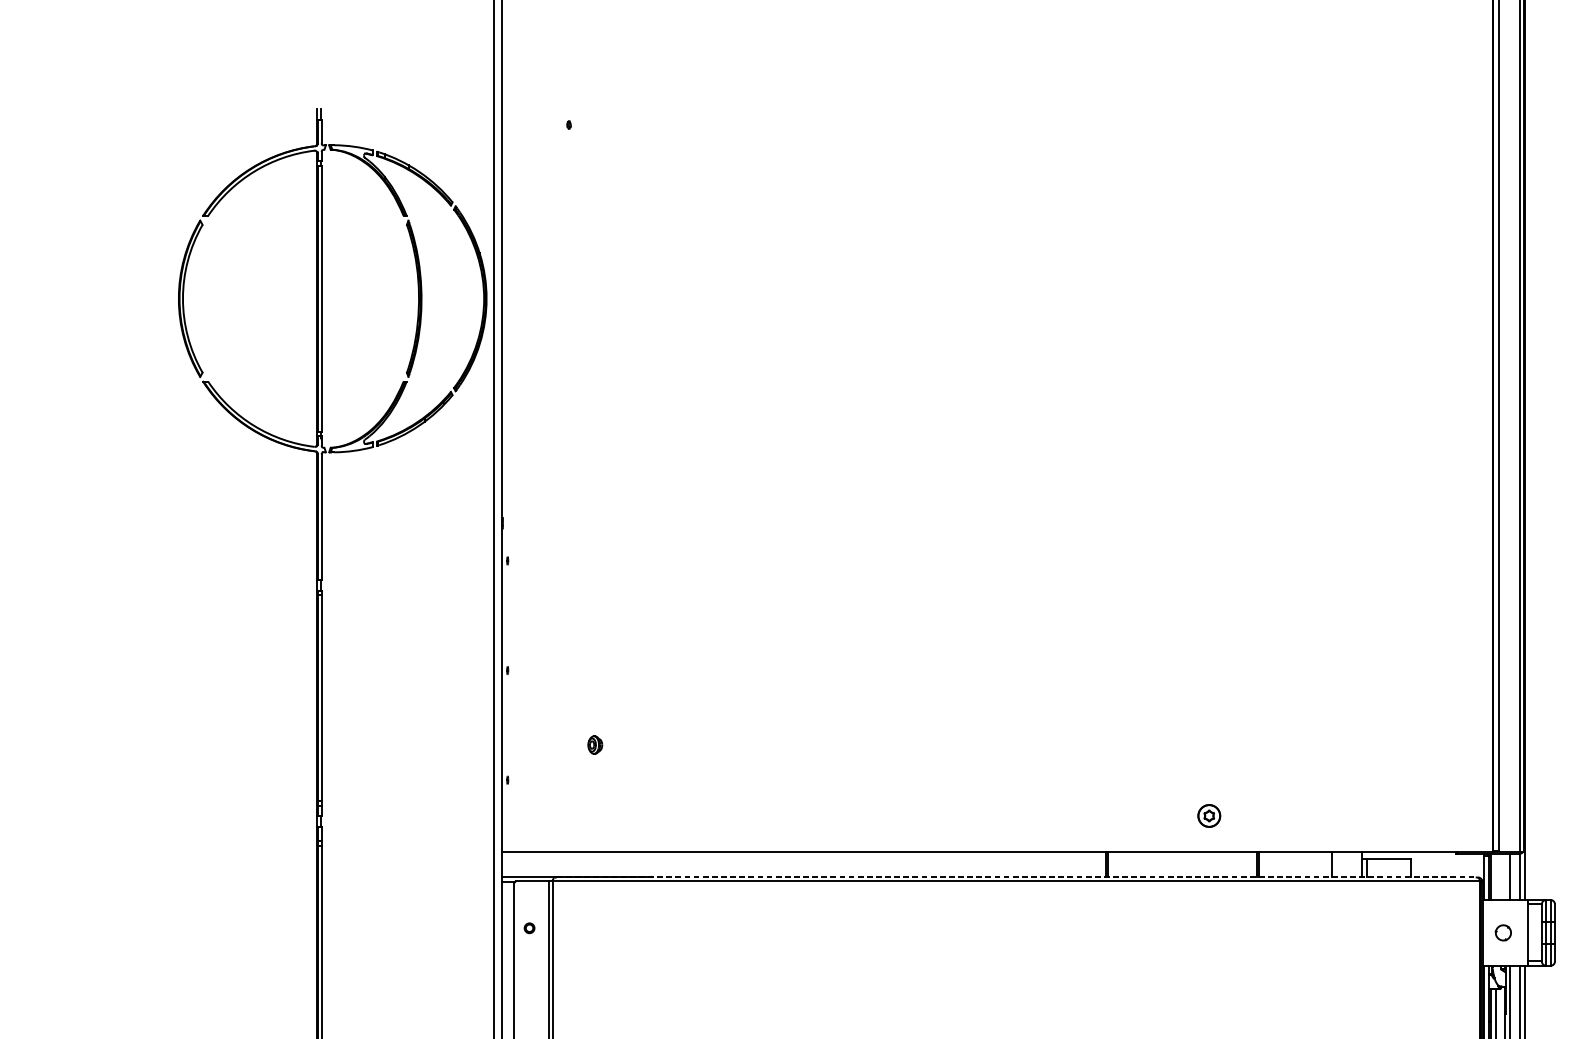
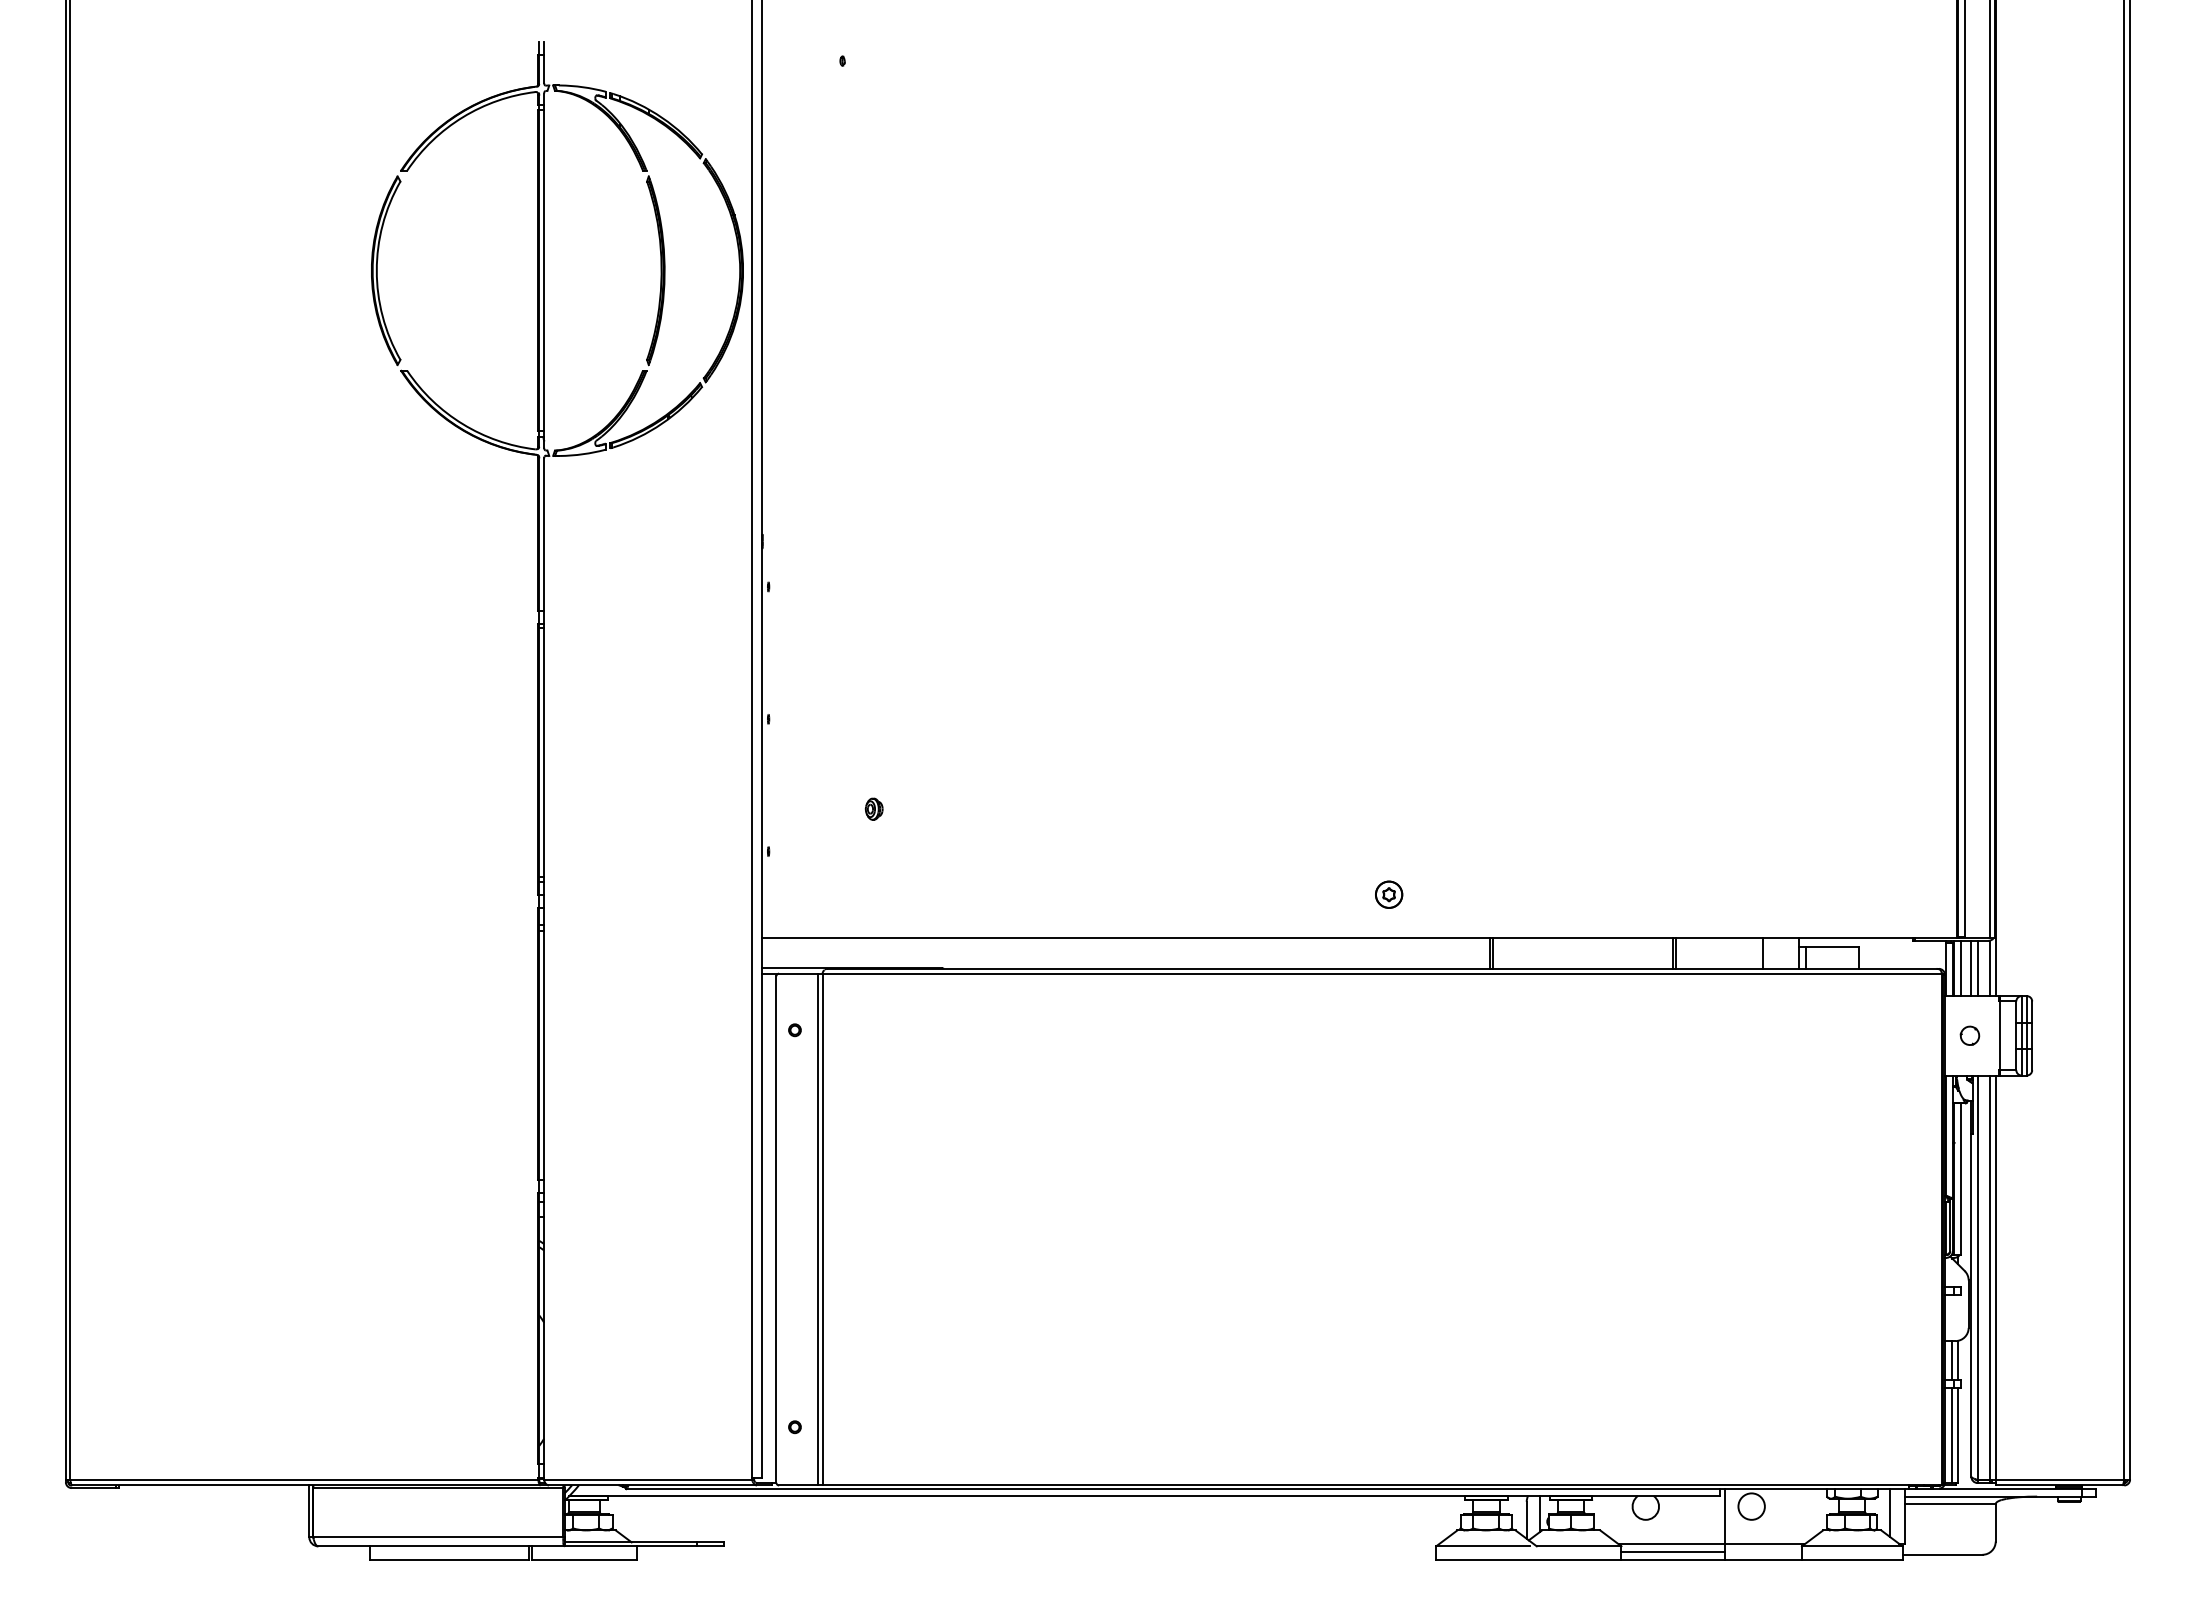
part: (1209, 815) -> (1389, 894), moved
line: (1017, 877) -> (1383, 968), dashed -> solid
line: (1495, 877) -> (1960, 968), added
line: (1504, 877) -> (1971, 968), added

